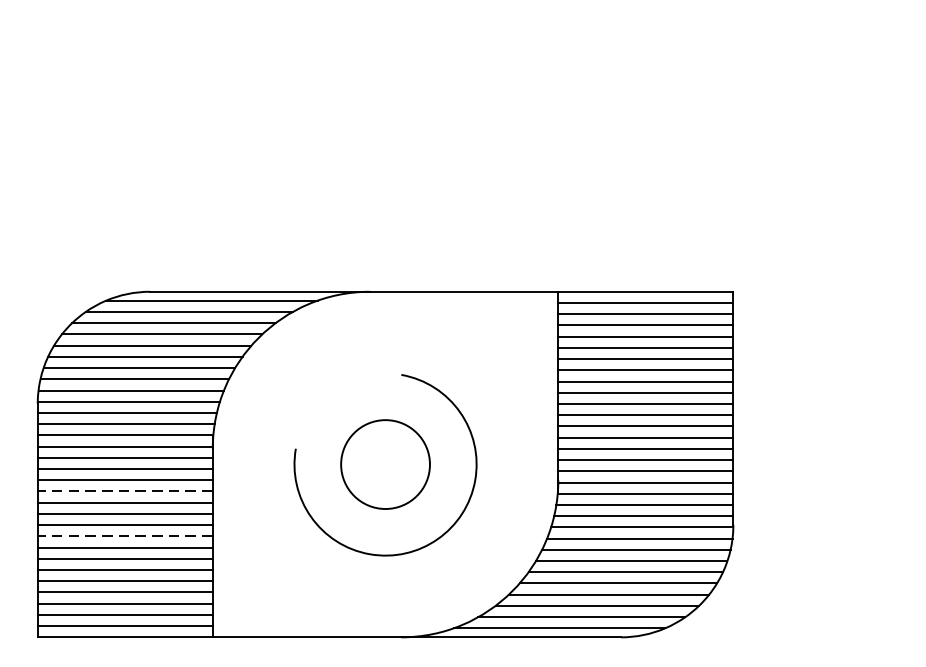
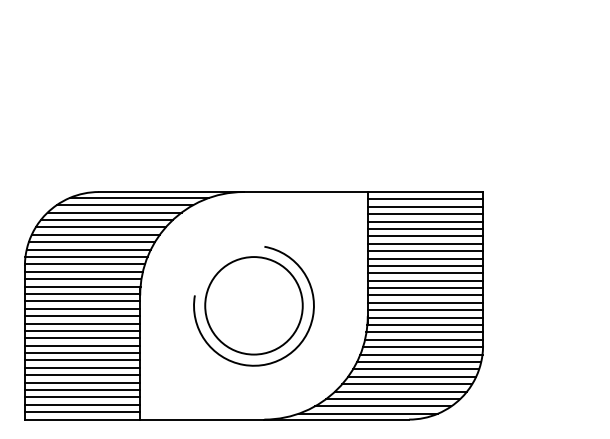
circle: (384, 464) -> (253, 305), size x1.67
line: (125, 491) -> (82, 323), dashed -> solid
line: (125, 536) -> (82, 353), dashed -> solid

